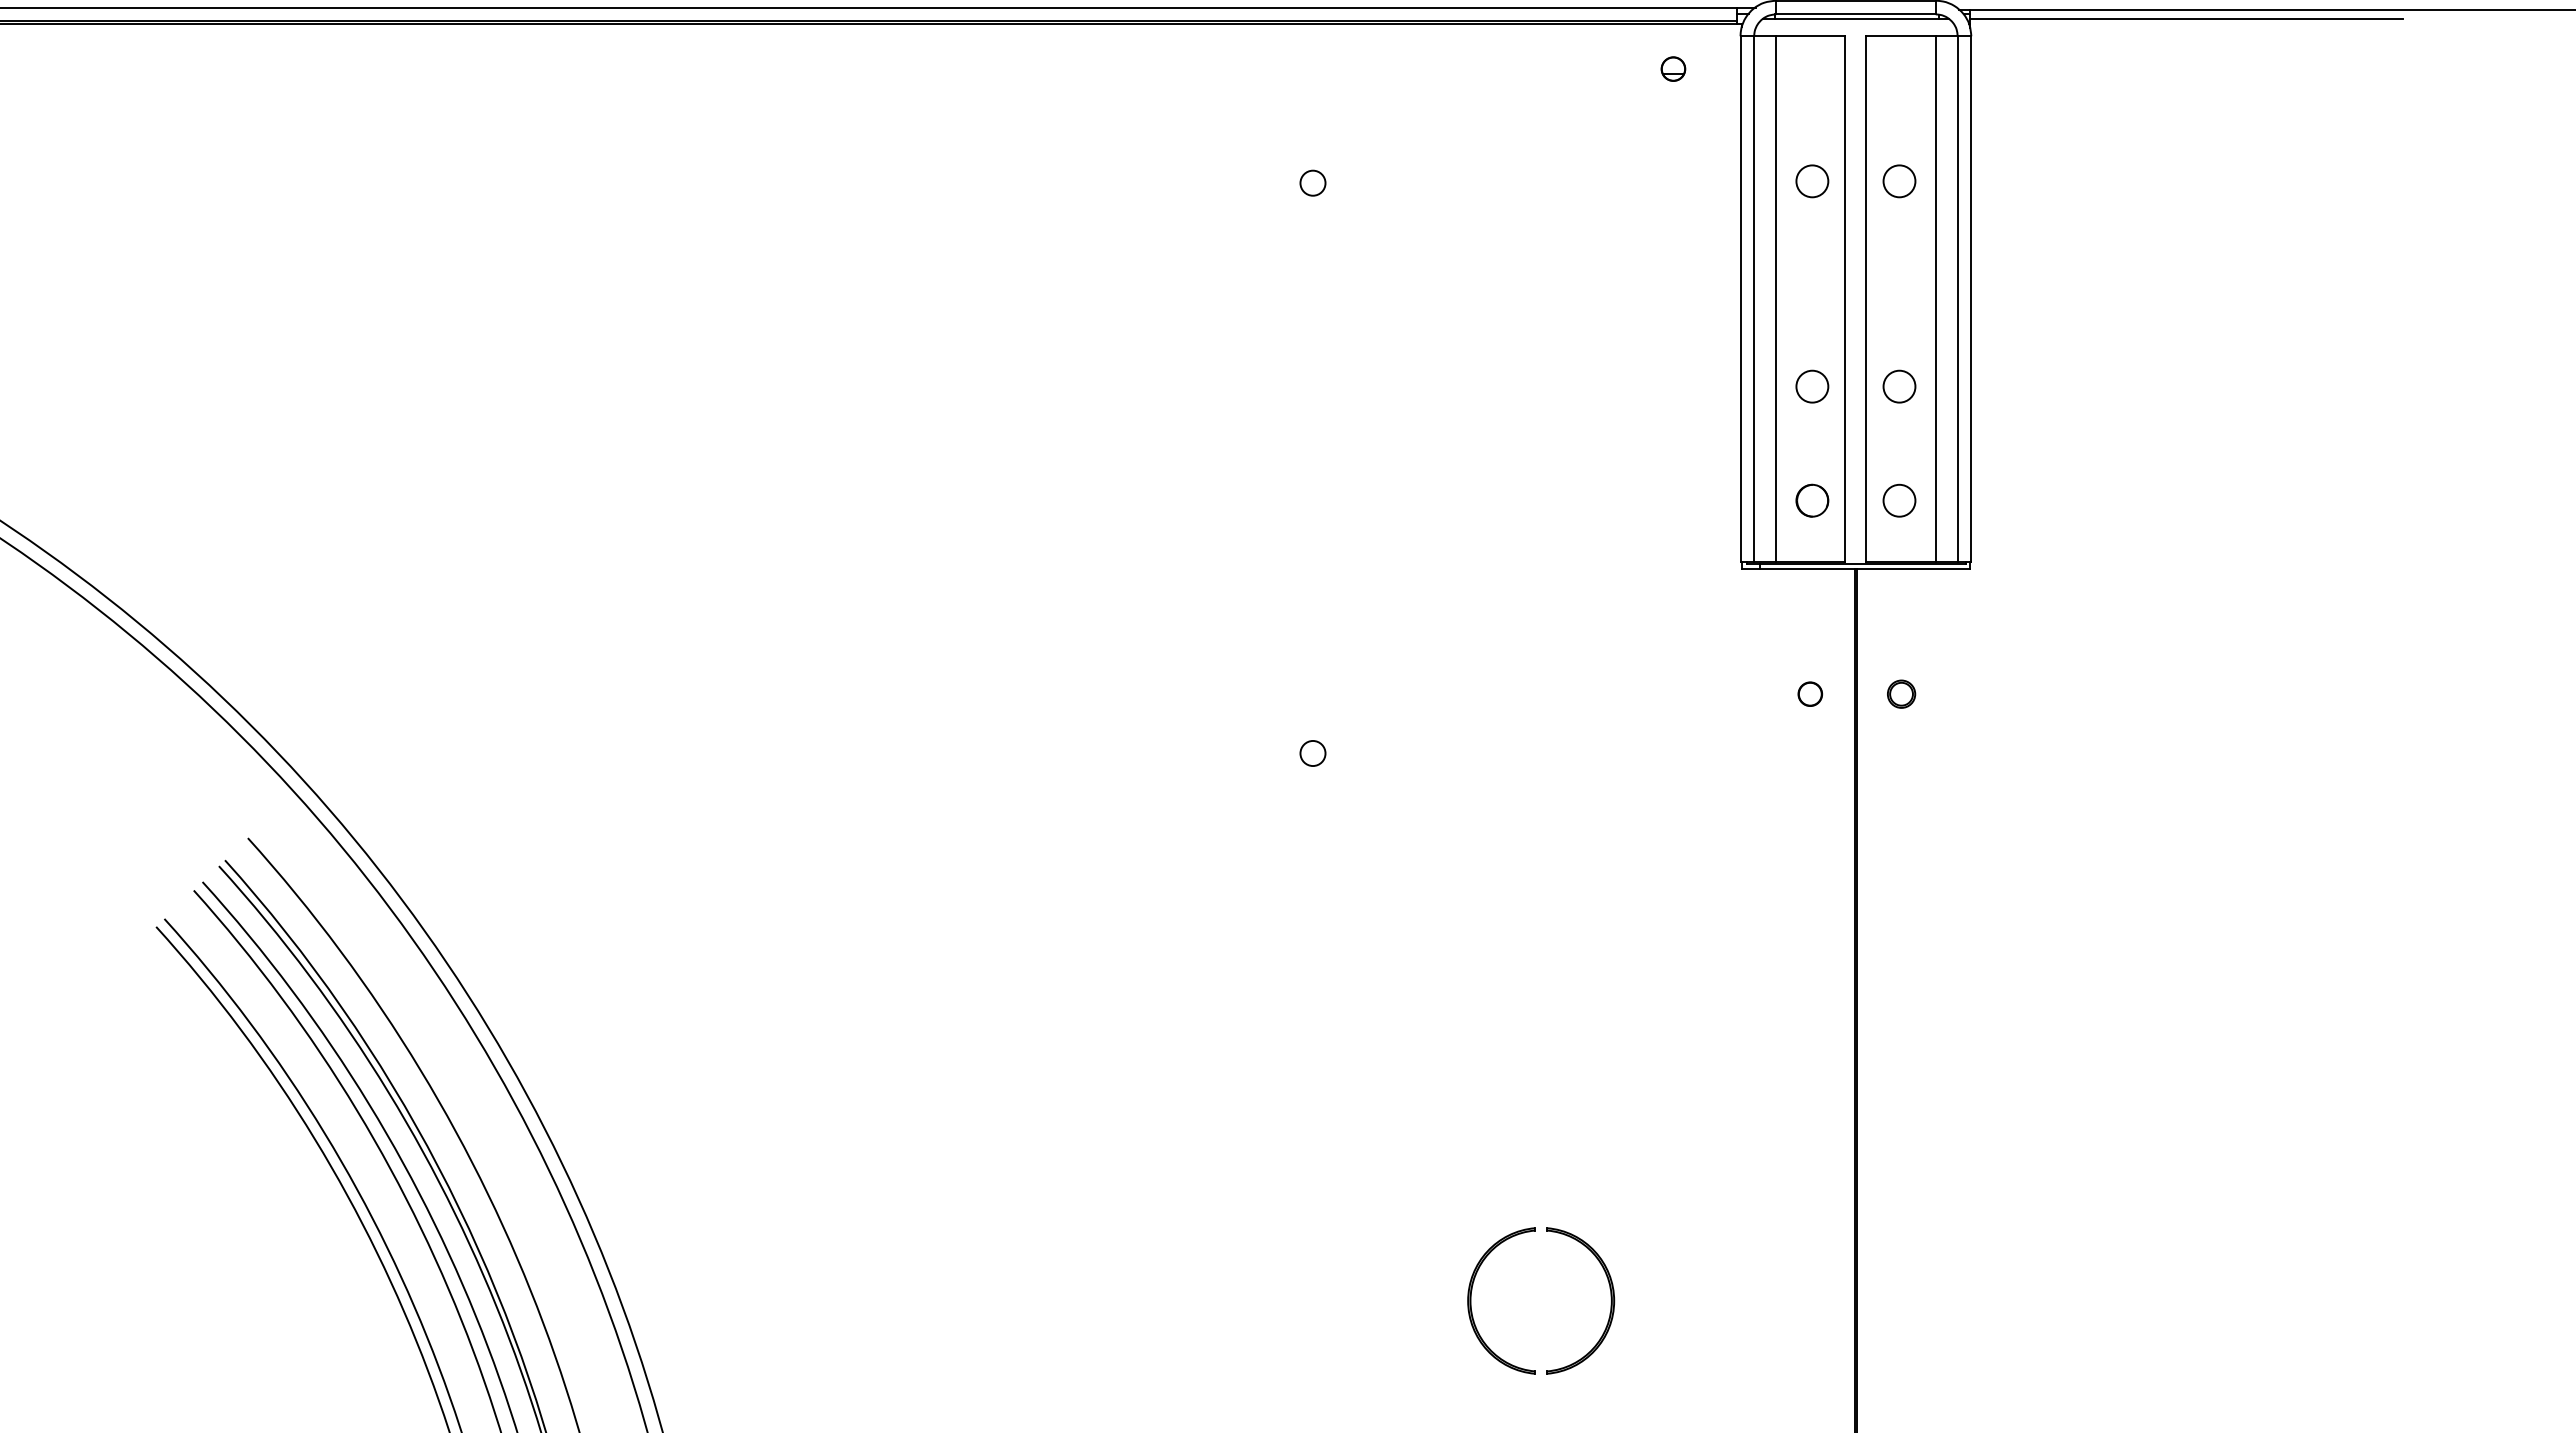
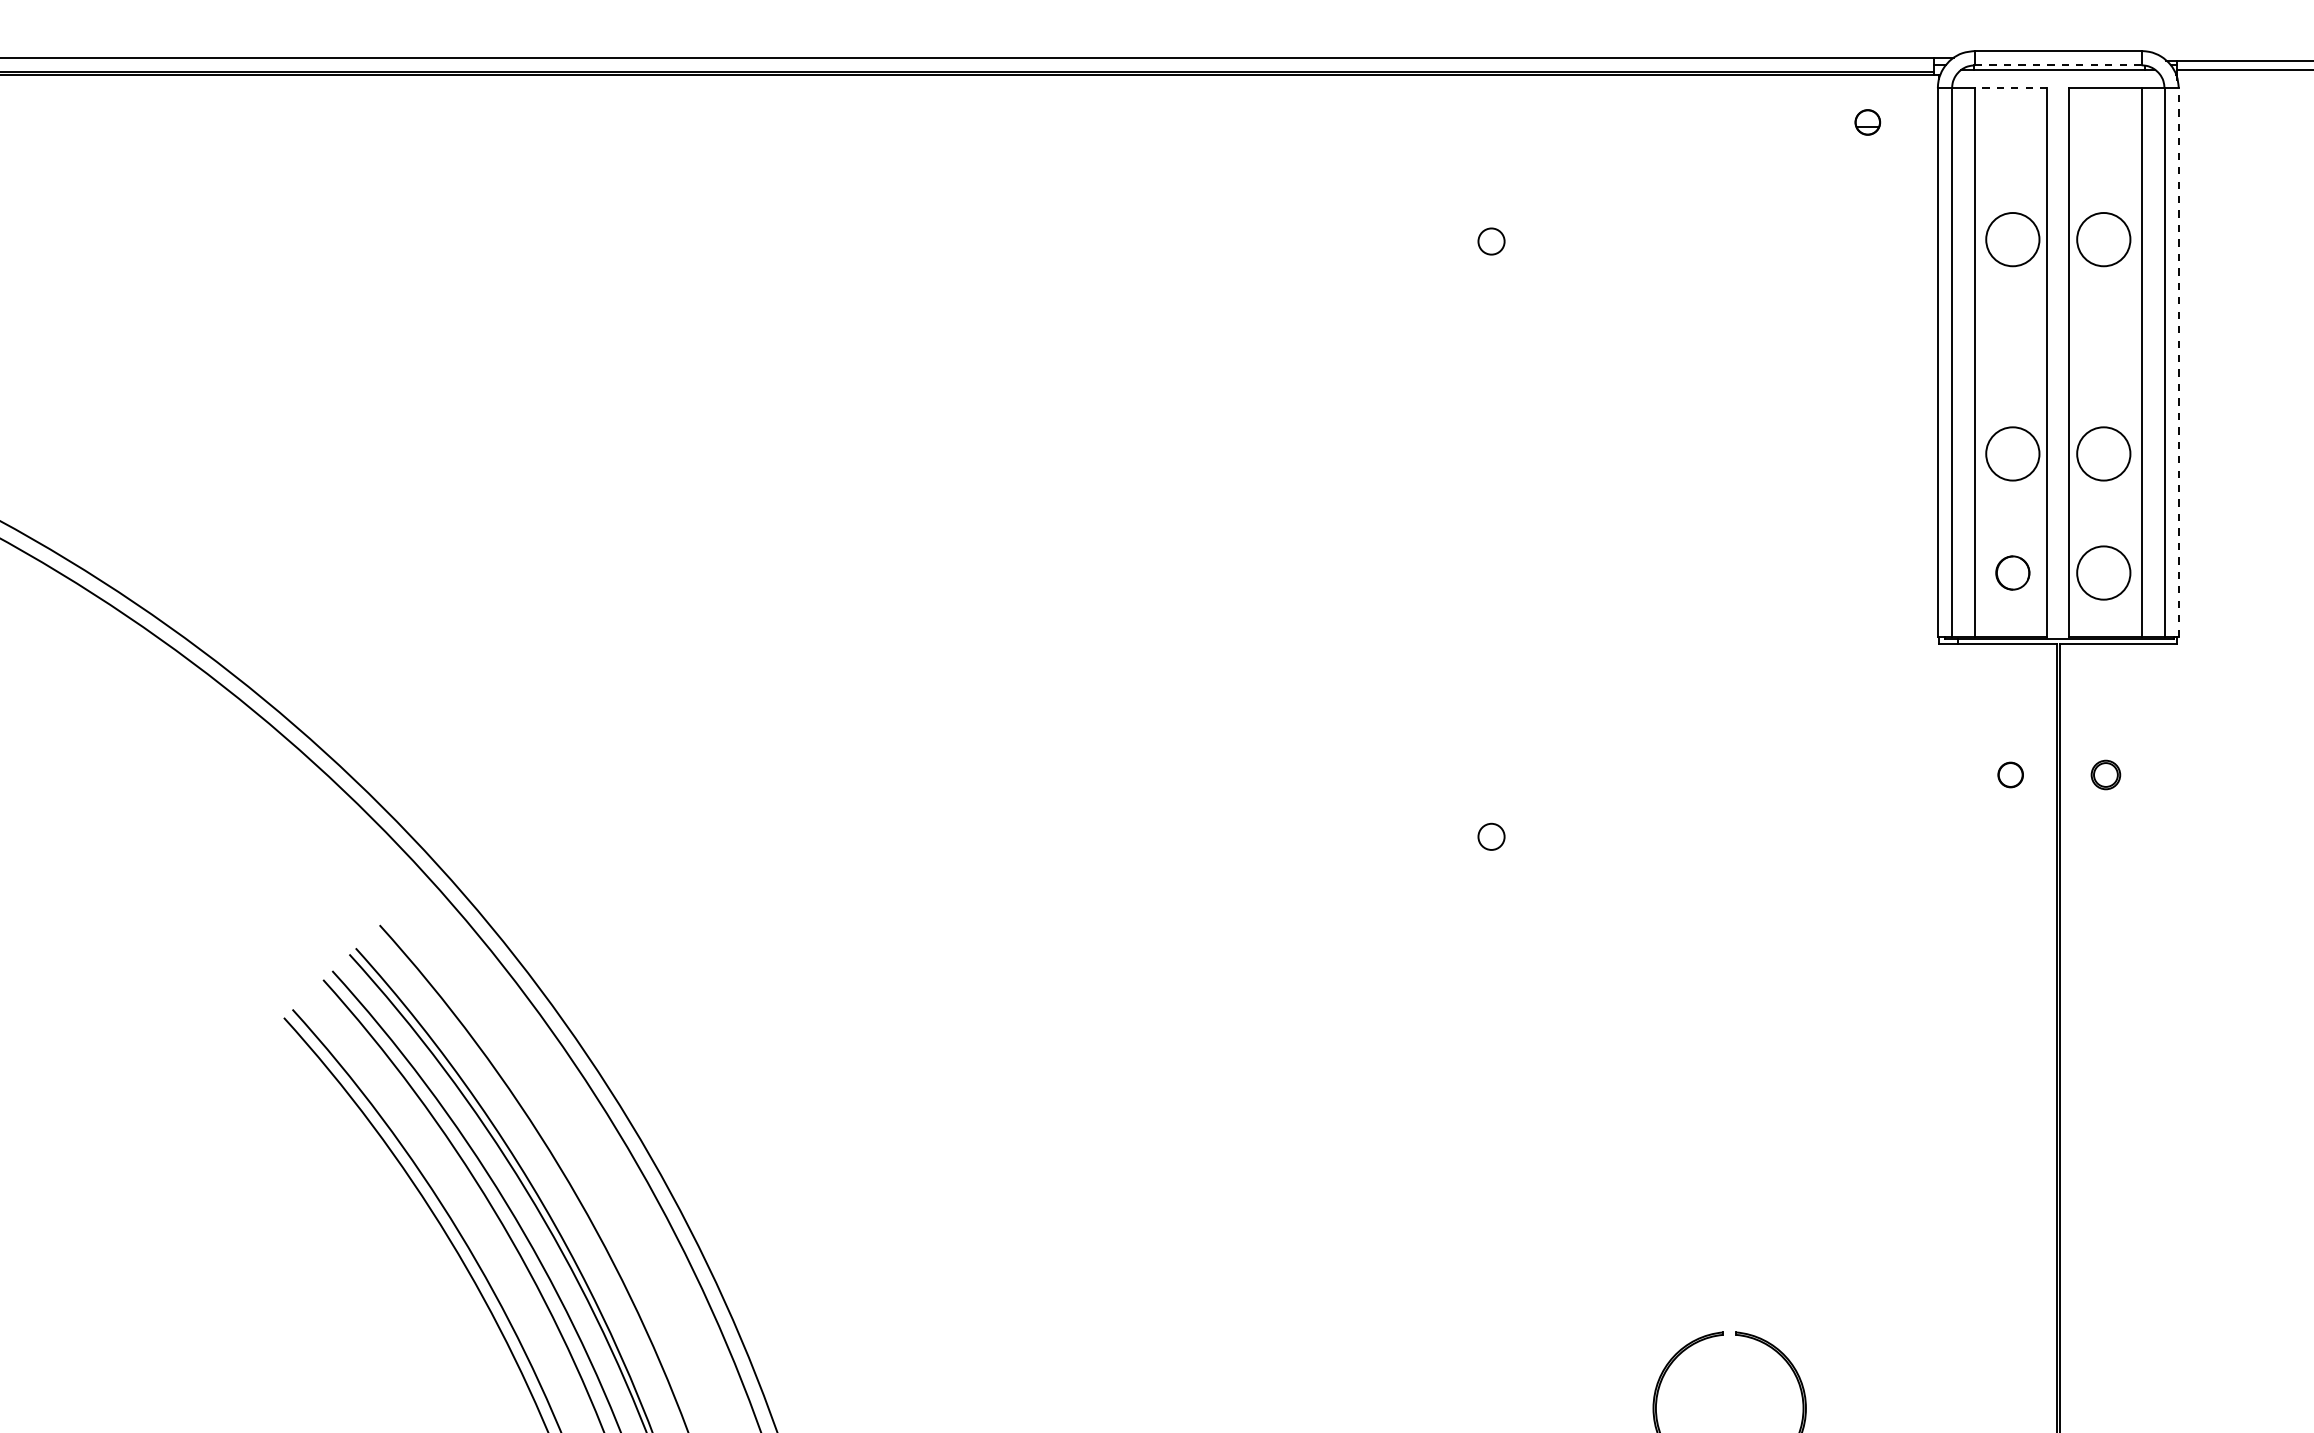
line: (1855, 14) -> (2057, 65), solid -> dashed
line: (1810, 36) -> (2010, 88), solid -> dashed
circle: (1812, 181) -> (2012, 239), size x1.6
circle: (1899, 181) -> (2103, 239), size x1.6
line: (1971, 299) -> (2178, 362), solid -> dashed
circle: (1812, 386) -> (2012, 453), size x1.6
circle: (1899, 386) -> (2103, 453), size x1.6
circle: (1899, 500) -> (2103, 572), size x1.6

